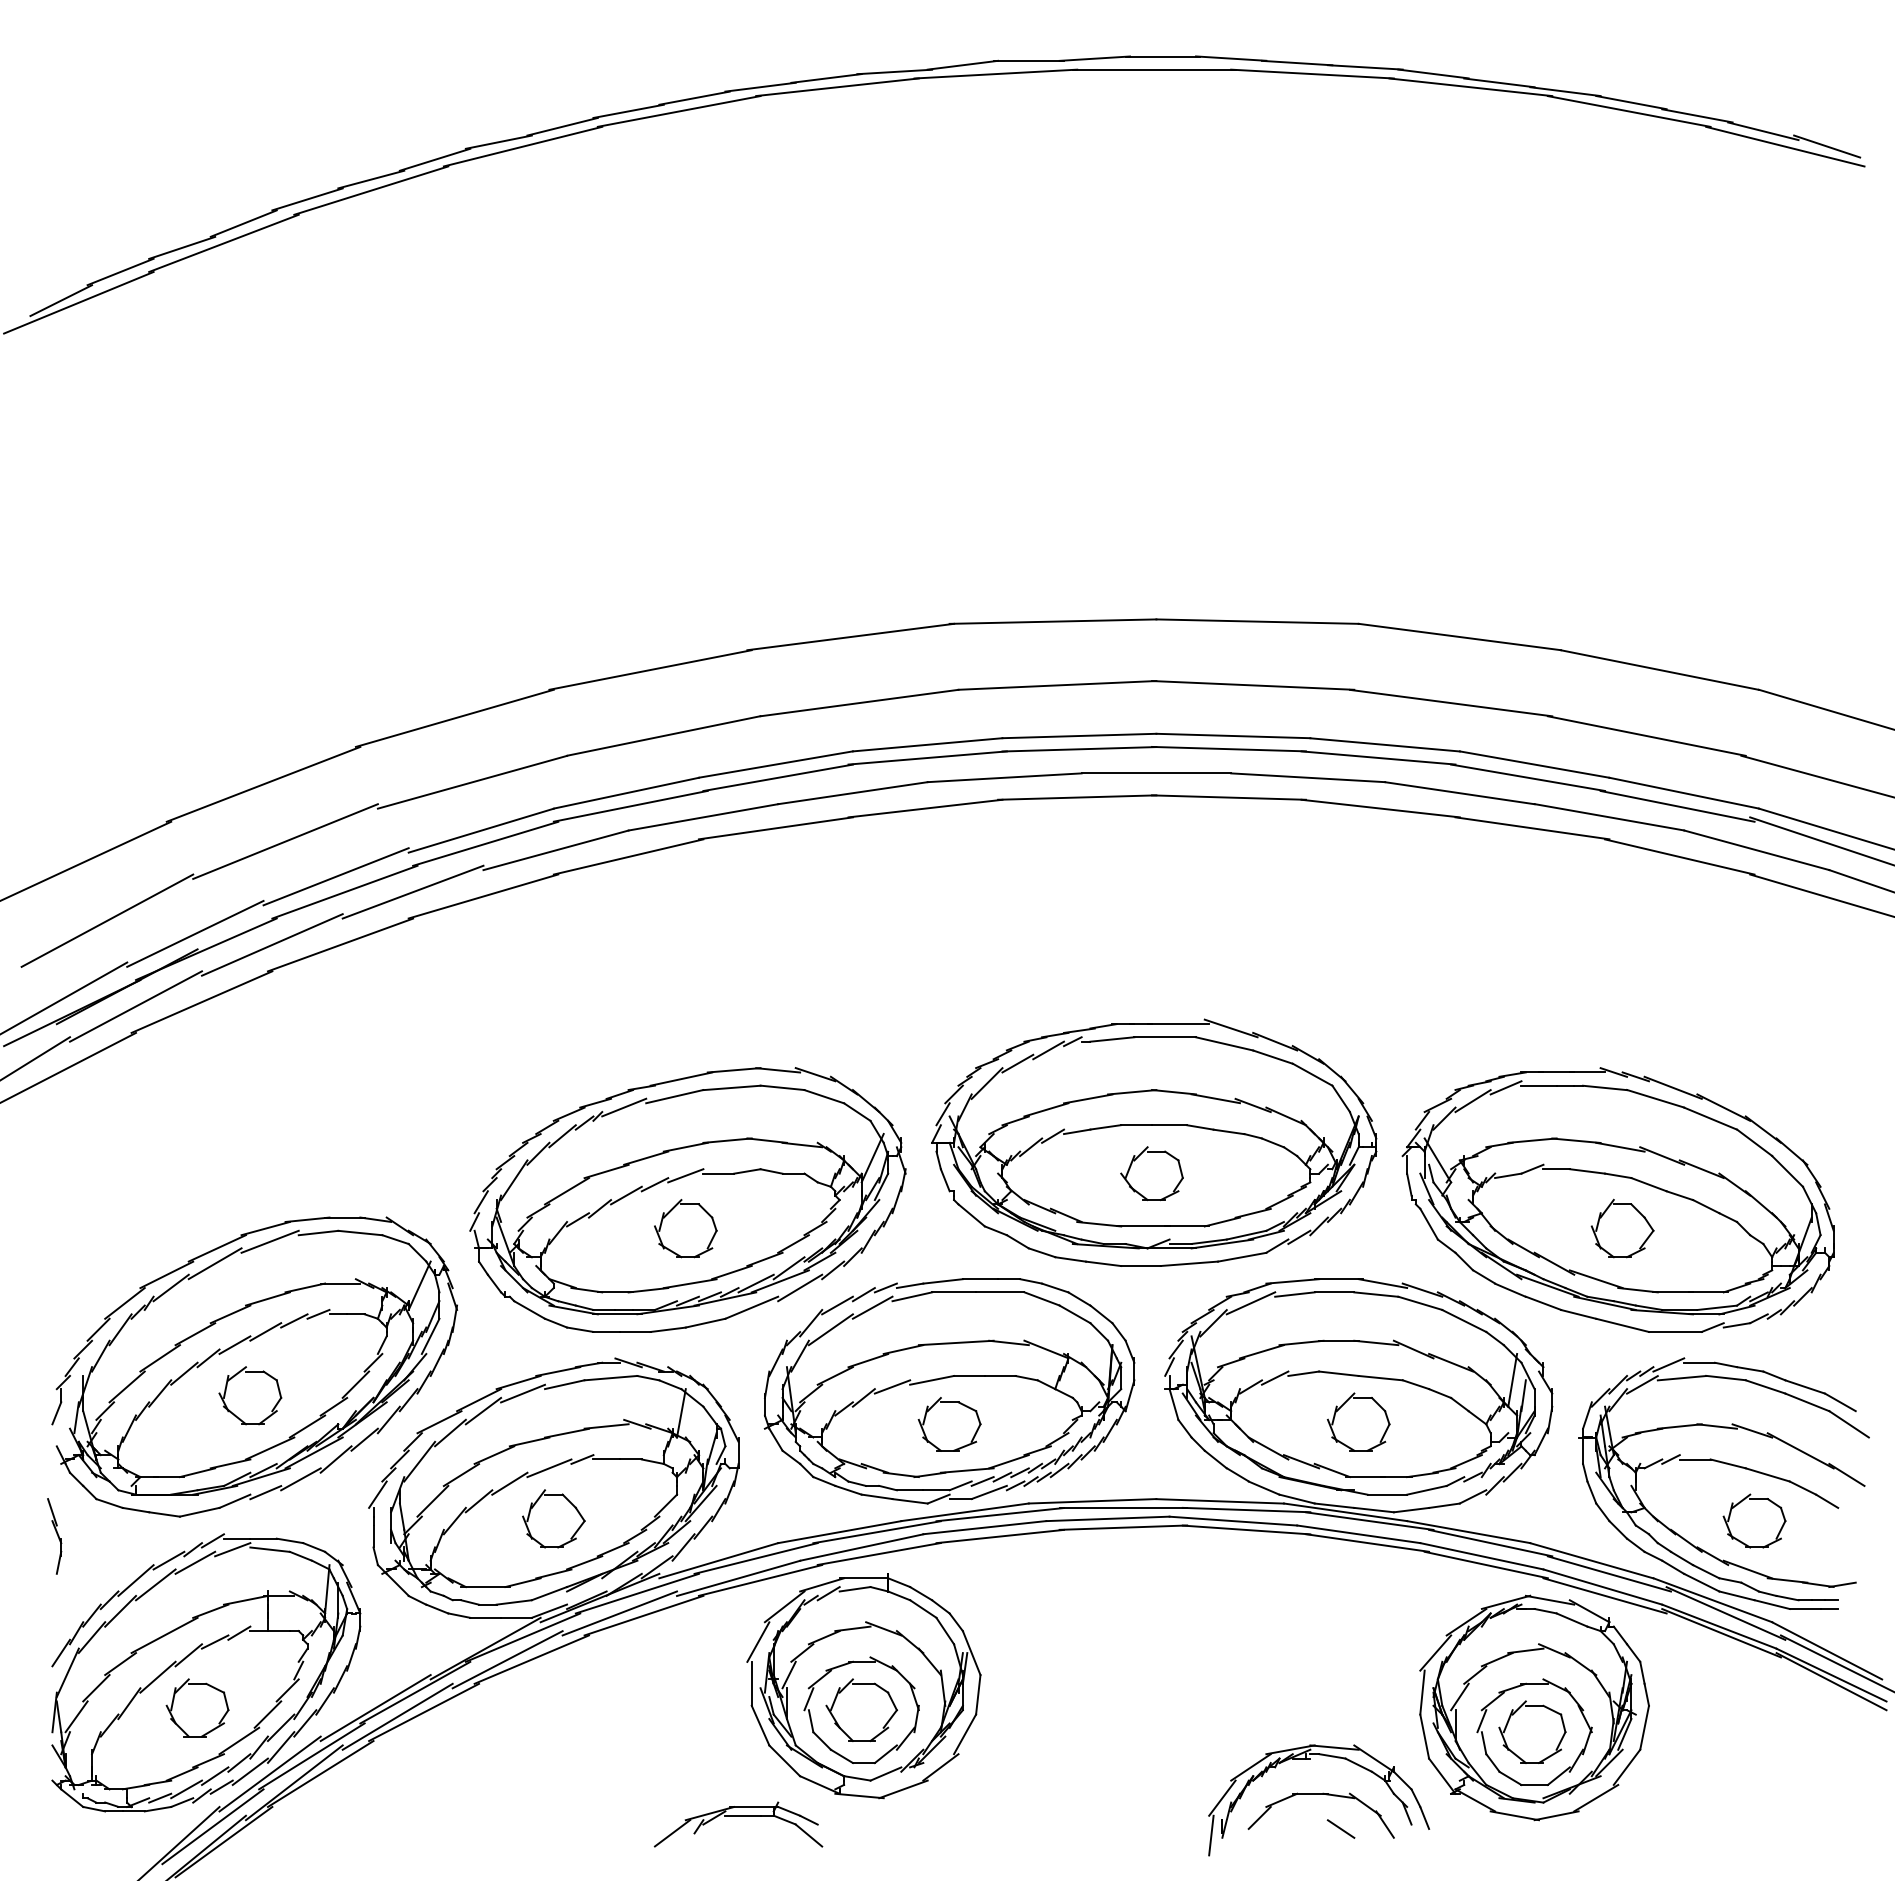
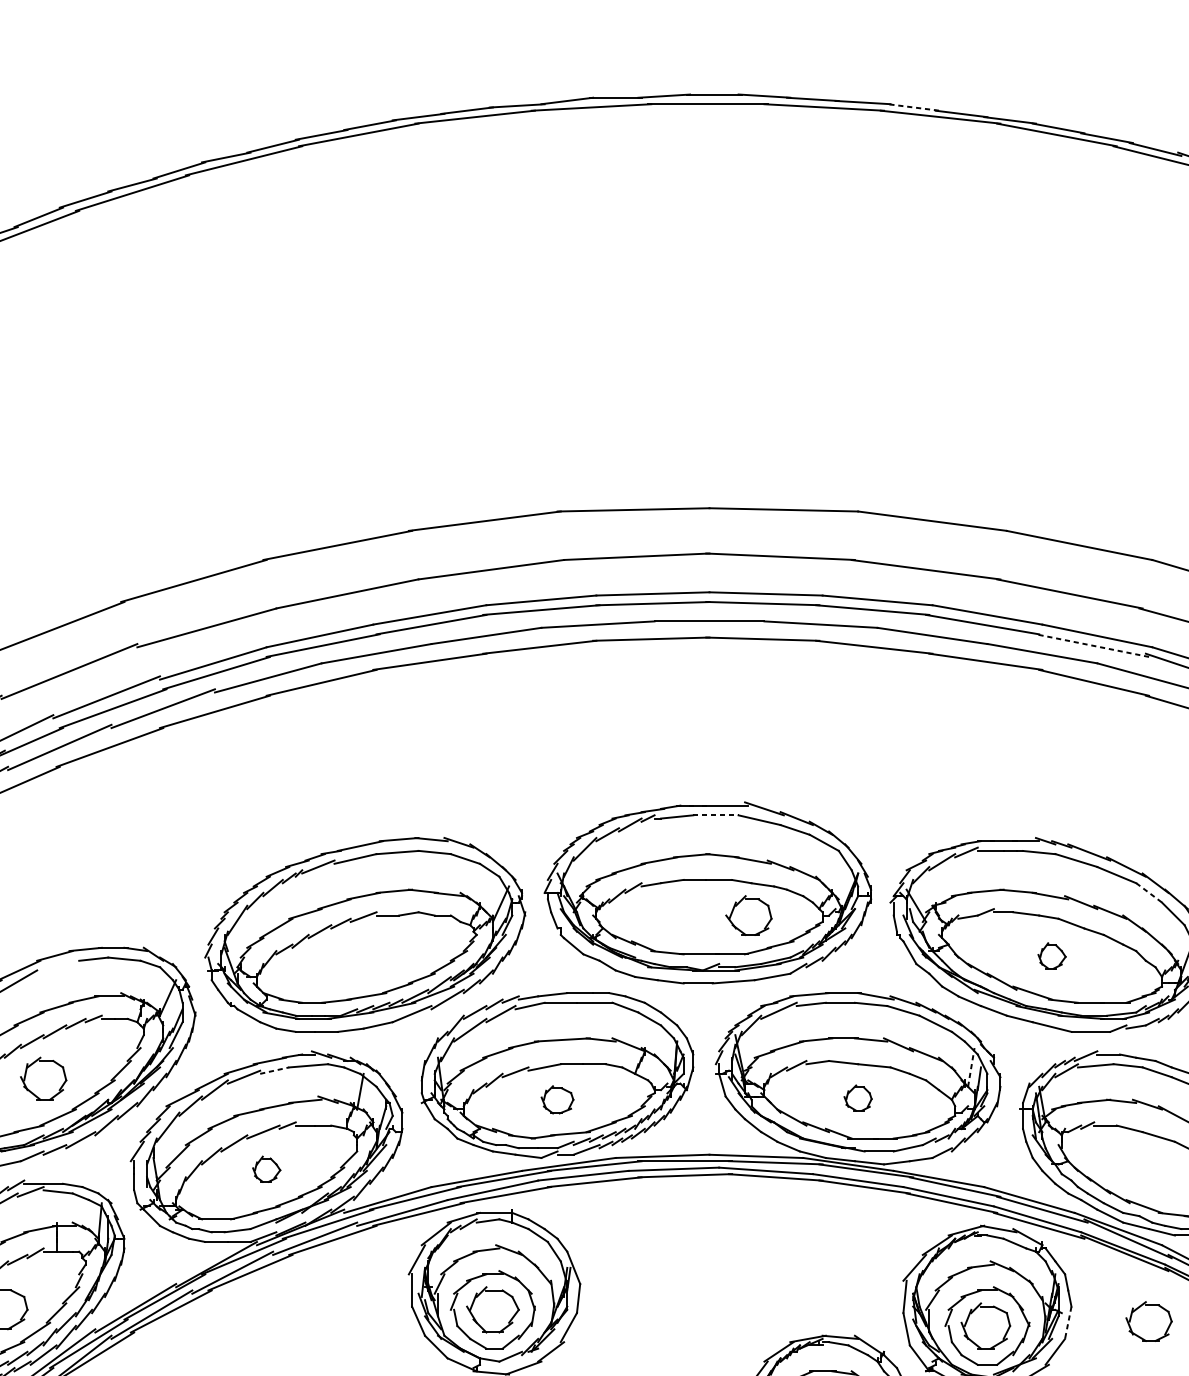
line: (1432, 73) -> (912, 107), solid -> dashed
line: (1677, 806) -> (1092, 645), solid -> dashed
line: (1165, 1037) -> (716, 815), solid -> dashed
line: (1754, 1143) -> (1149, 893), solid -> dashed
part: (1137, 1158) -> (738, 904), moved
part: (685, 1228) -> (363, 955), removed
part: (1622, 1228) -> (1052, 955), size x0.6
line: (269, 1241) -> (57, 965), removed
line: (1512, 1380) -> (971, 1067), solid -> dashed
line: (565, 1384) -> (275, 1070), solid -> dashed
part: (1358, 1421) -> (858, 1097), size x0.6
part: (949, 1424) -> (557, 1099), size x0.7
part: (553, 1518) -> (266, 1168), size x0.6
part: (1754, 1520) -> (1149, 1321), moved
line: (1644, 1728) -> (1068, 1323), solid -> dashed

